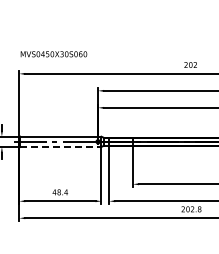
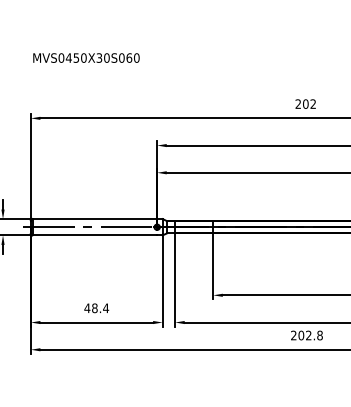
text: (53, 54) -> (85, 58), moved
line: (59, 146) -> (95, 234), dashed -> solid

